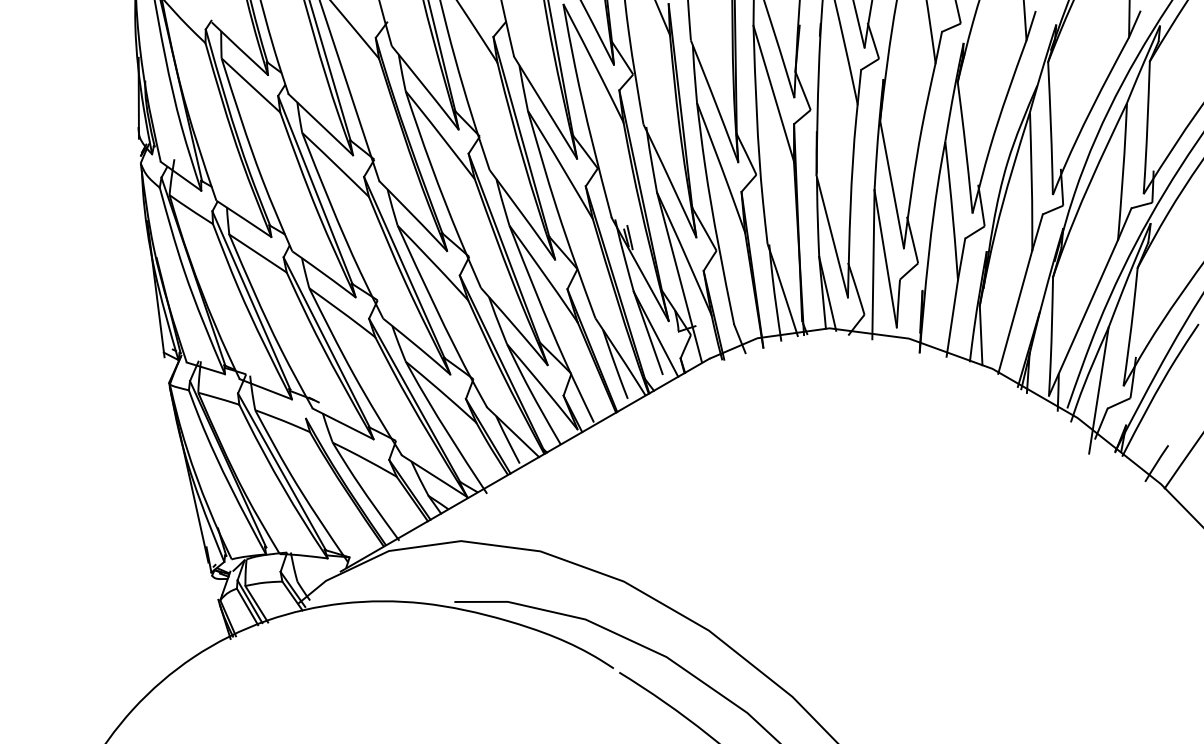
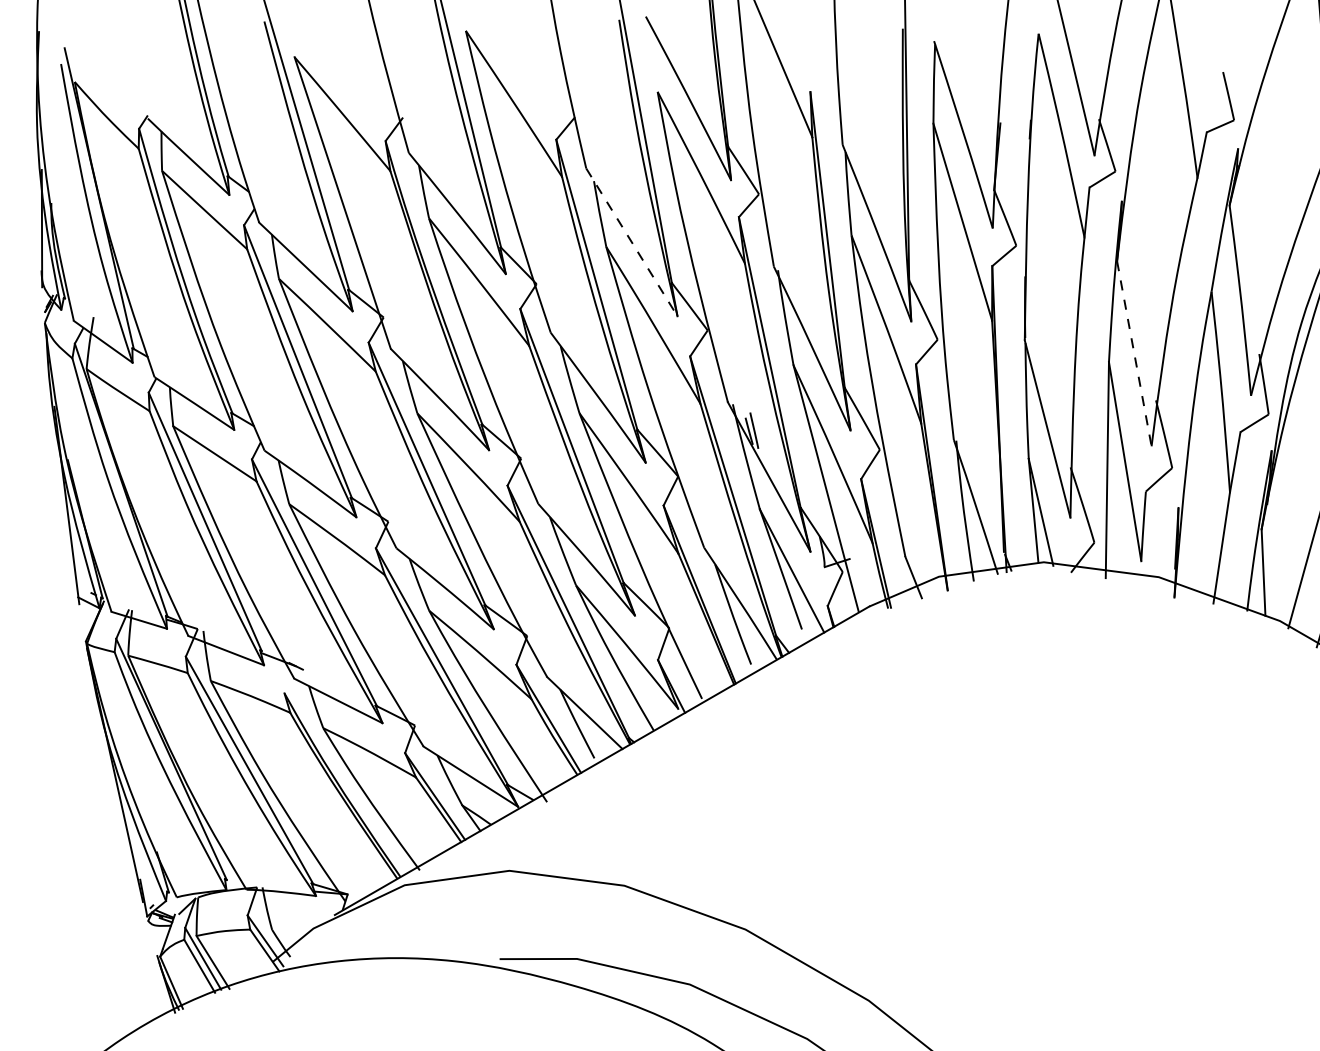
line: (545, 107) -> (631, 242), solid -> dashed
line: (892, 184) -> (1134, 353), solid -> dashed

